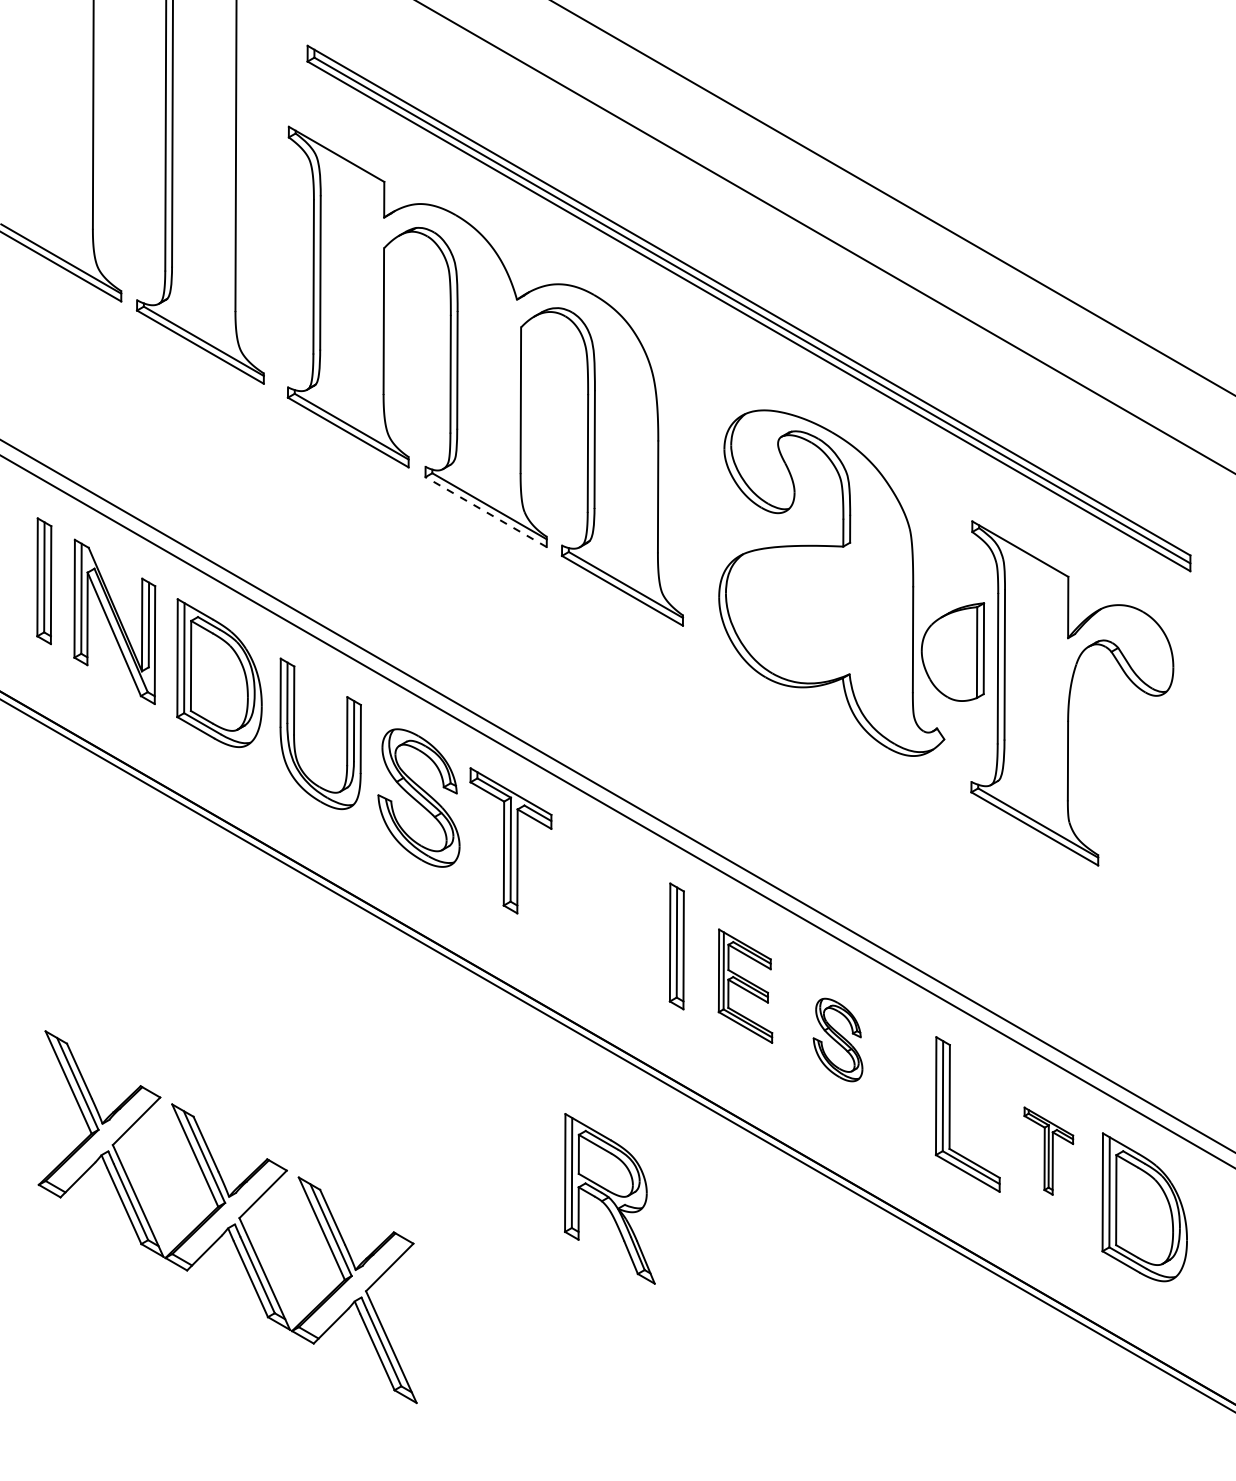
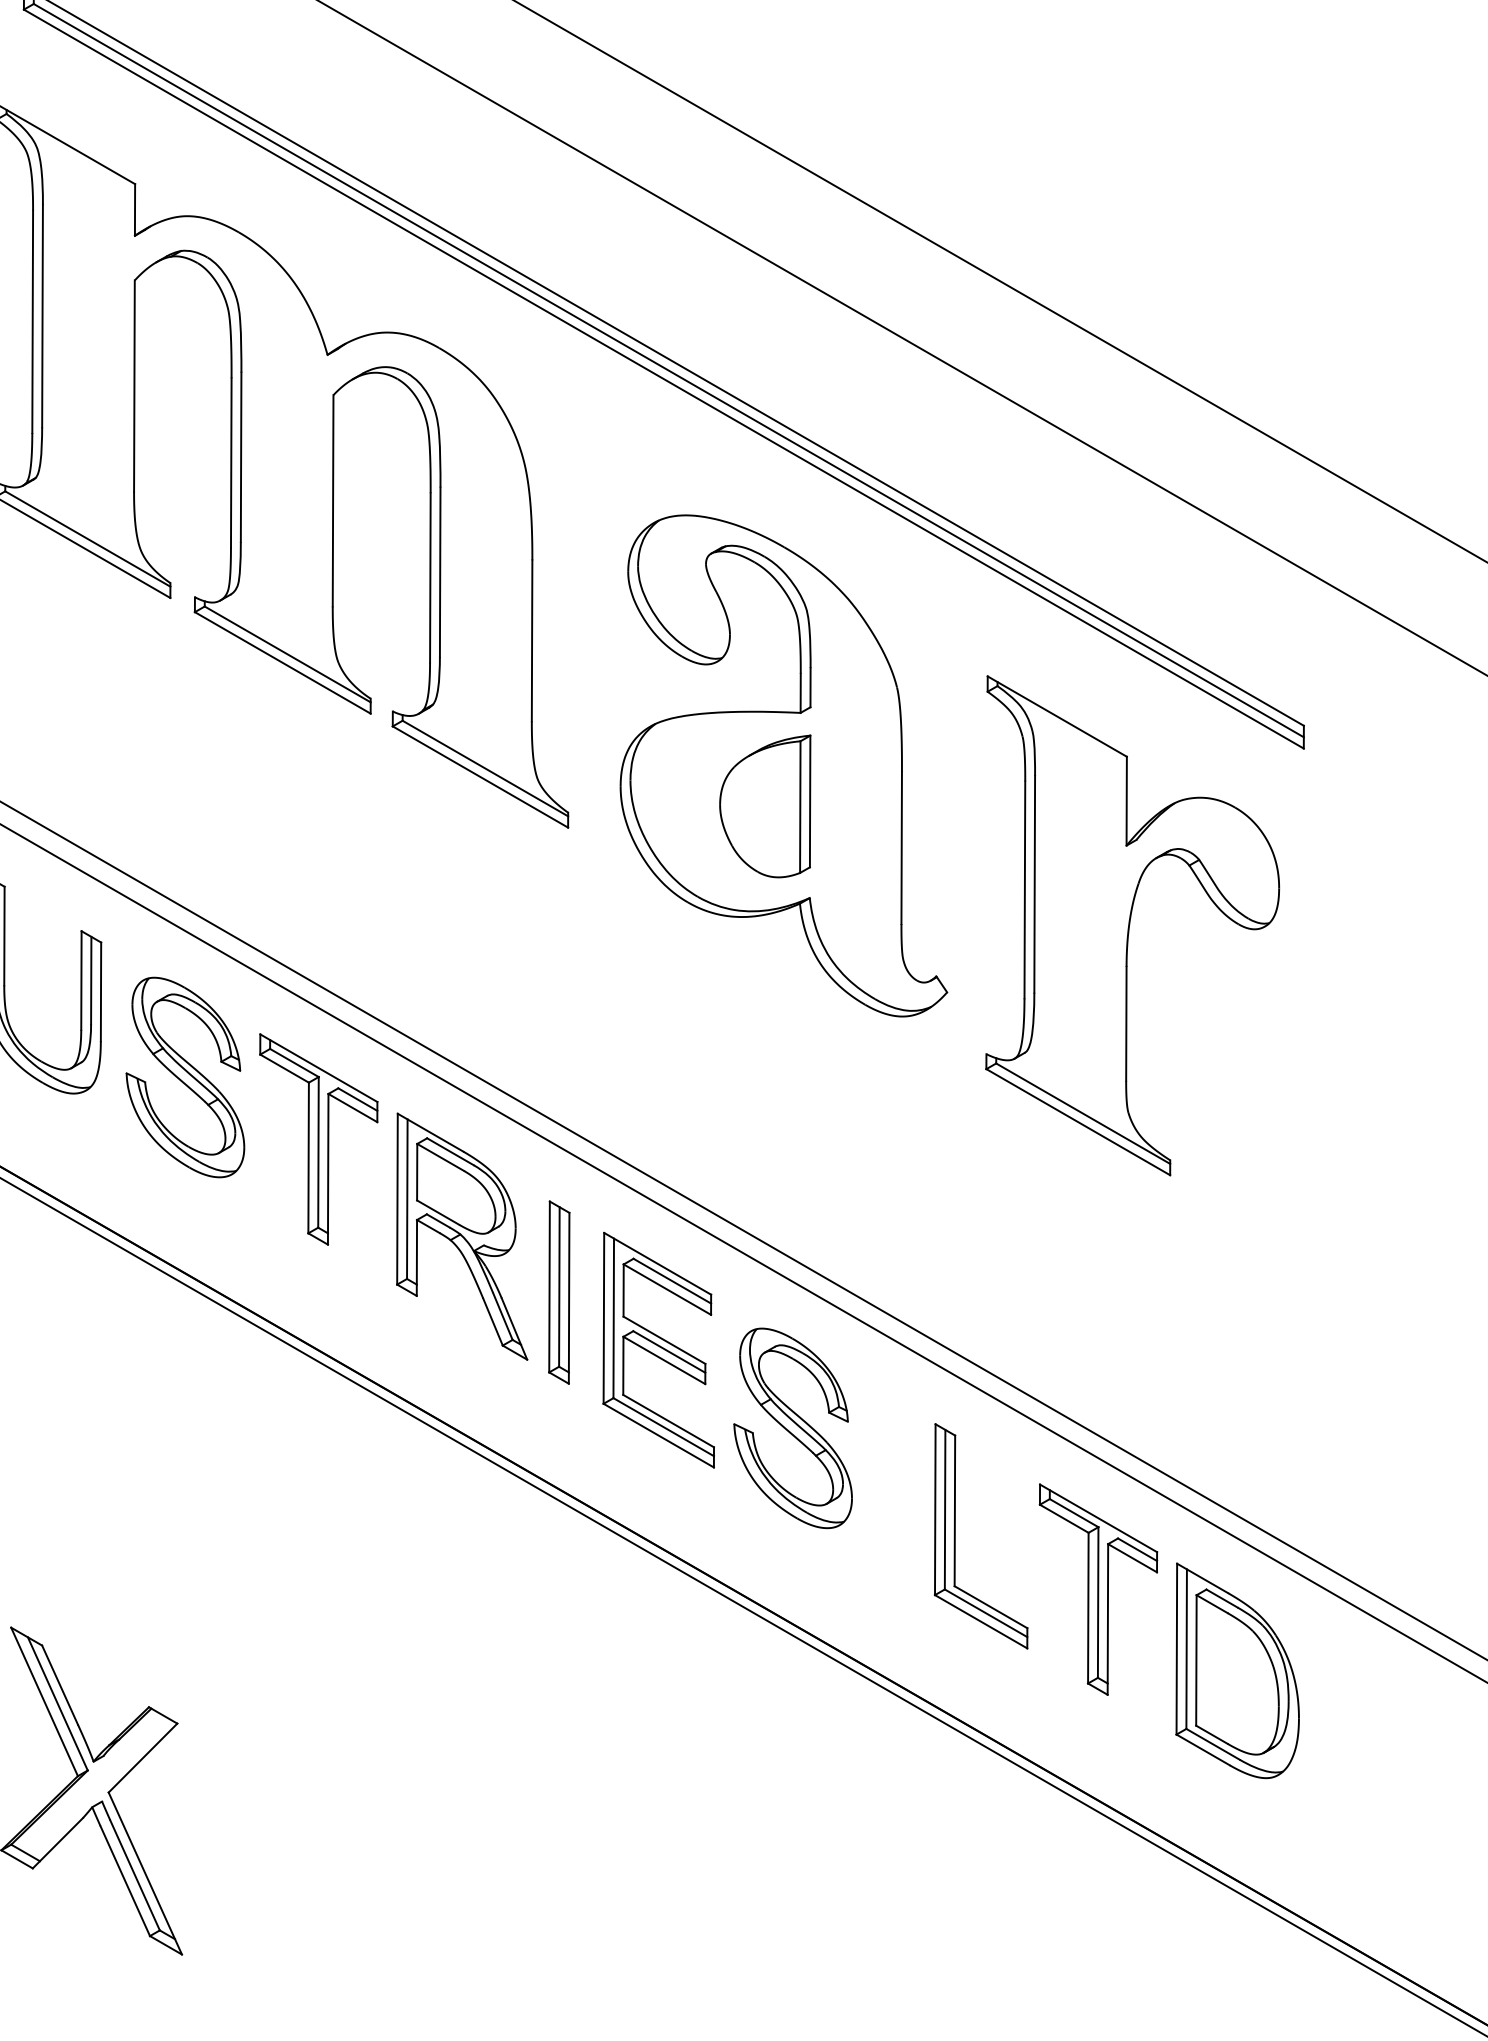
line: (486, 512) -> (283, 663), dashed -> solid
part: (952, 651) -> (764, 805), moved
part: (745, 986) -> (658, 1350), size x1.43
part: (837, 1039) -> (792, 1427), size x1.67
part: (1048, 1150) -> (1098, 1588), size x1.67
part: (609, 1198) -> (461, 1236), moved

